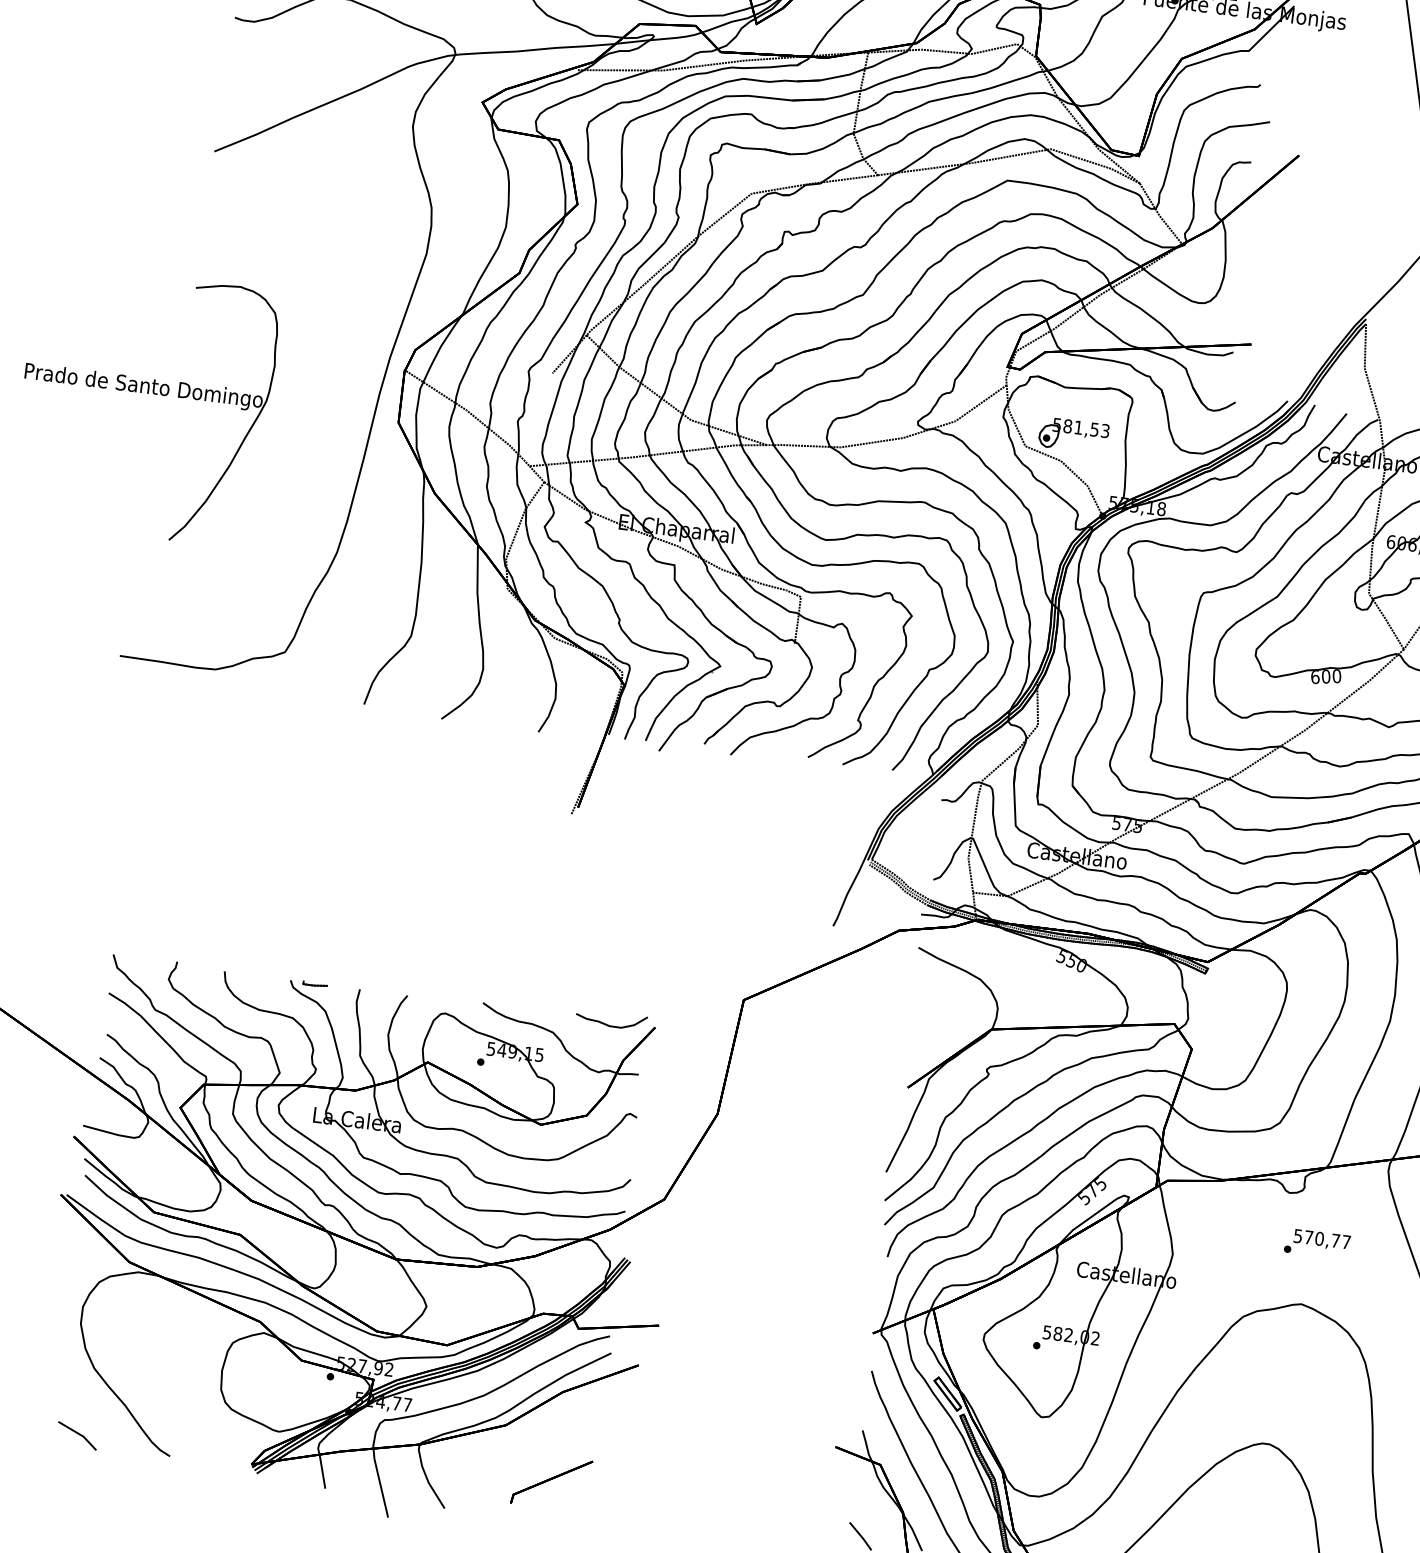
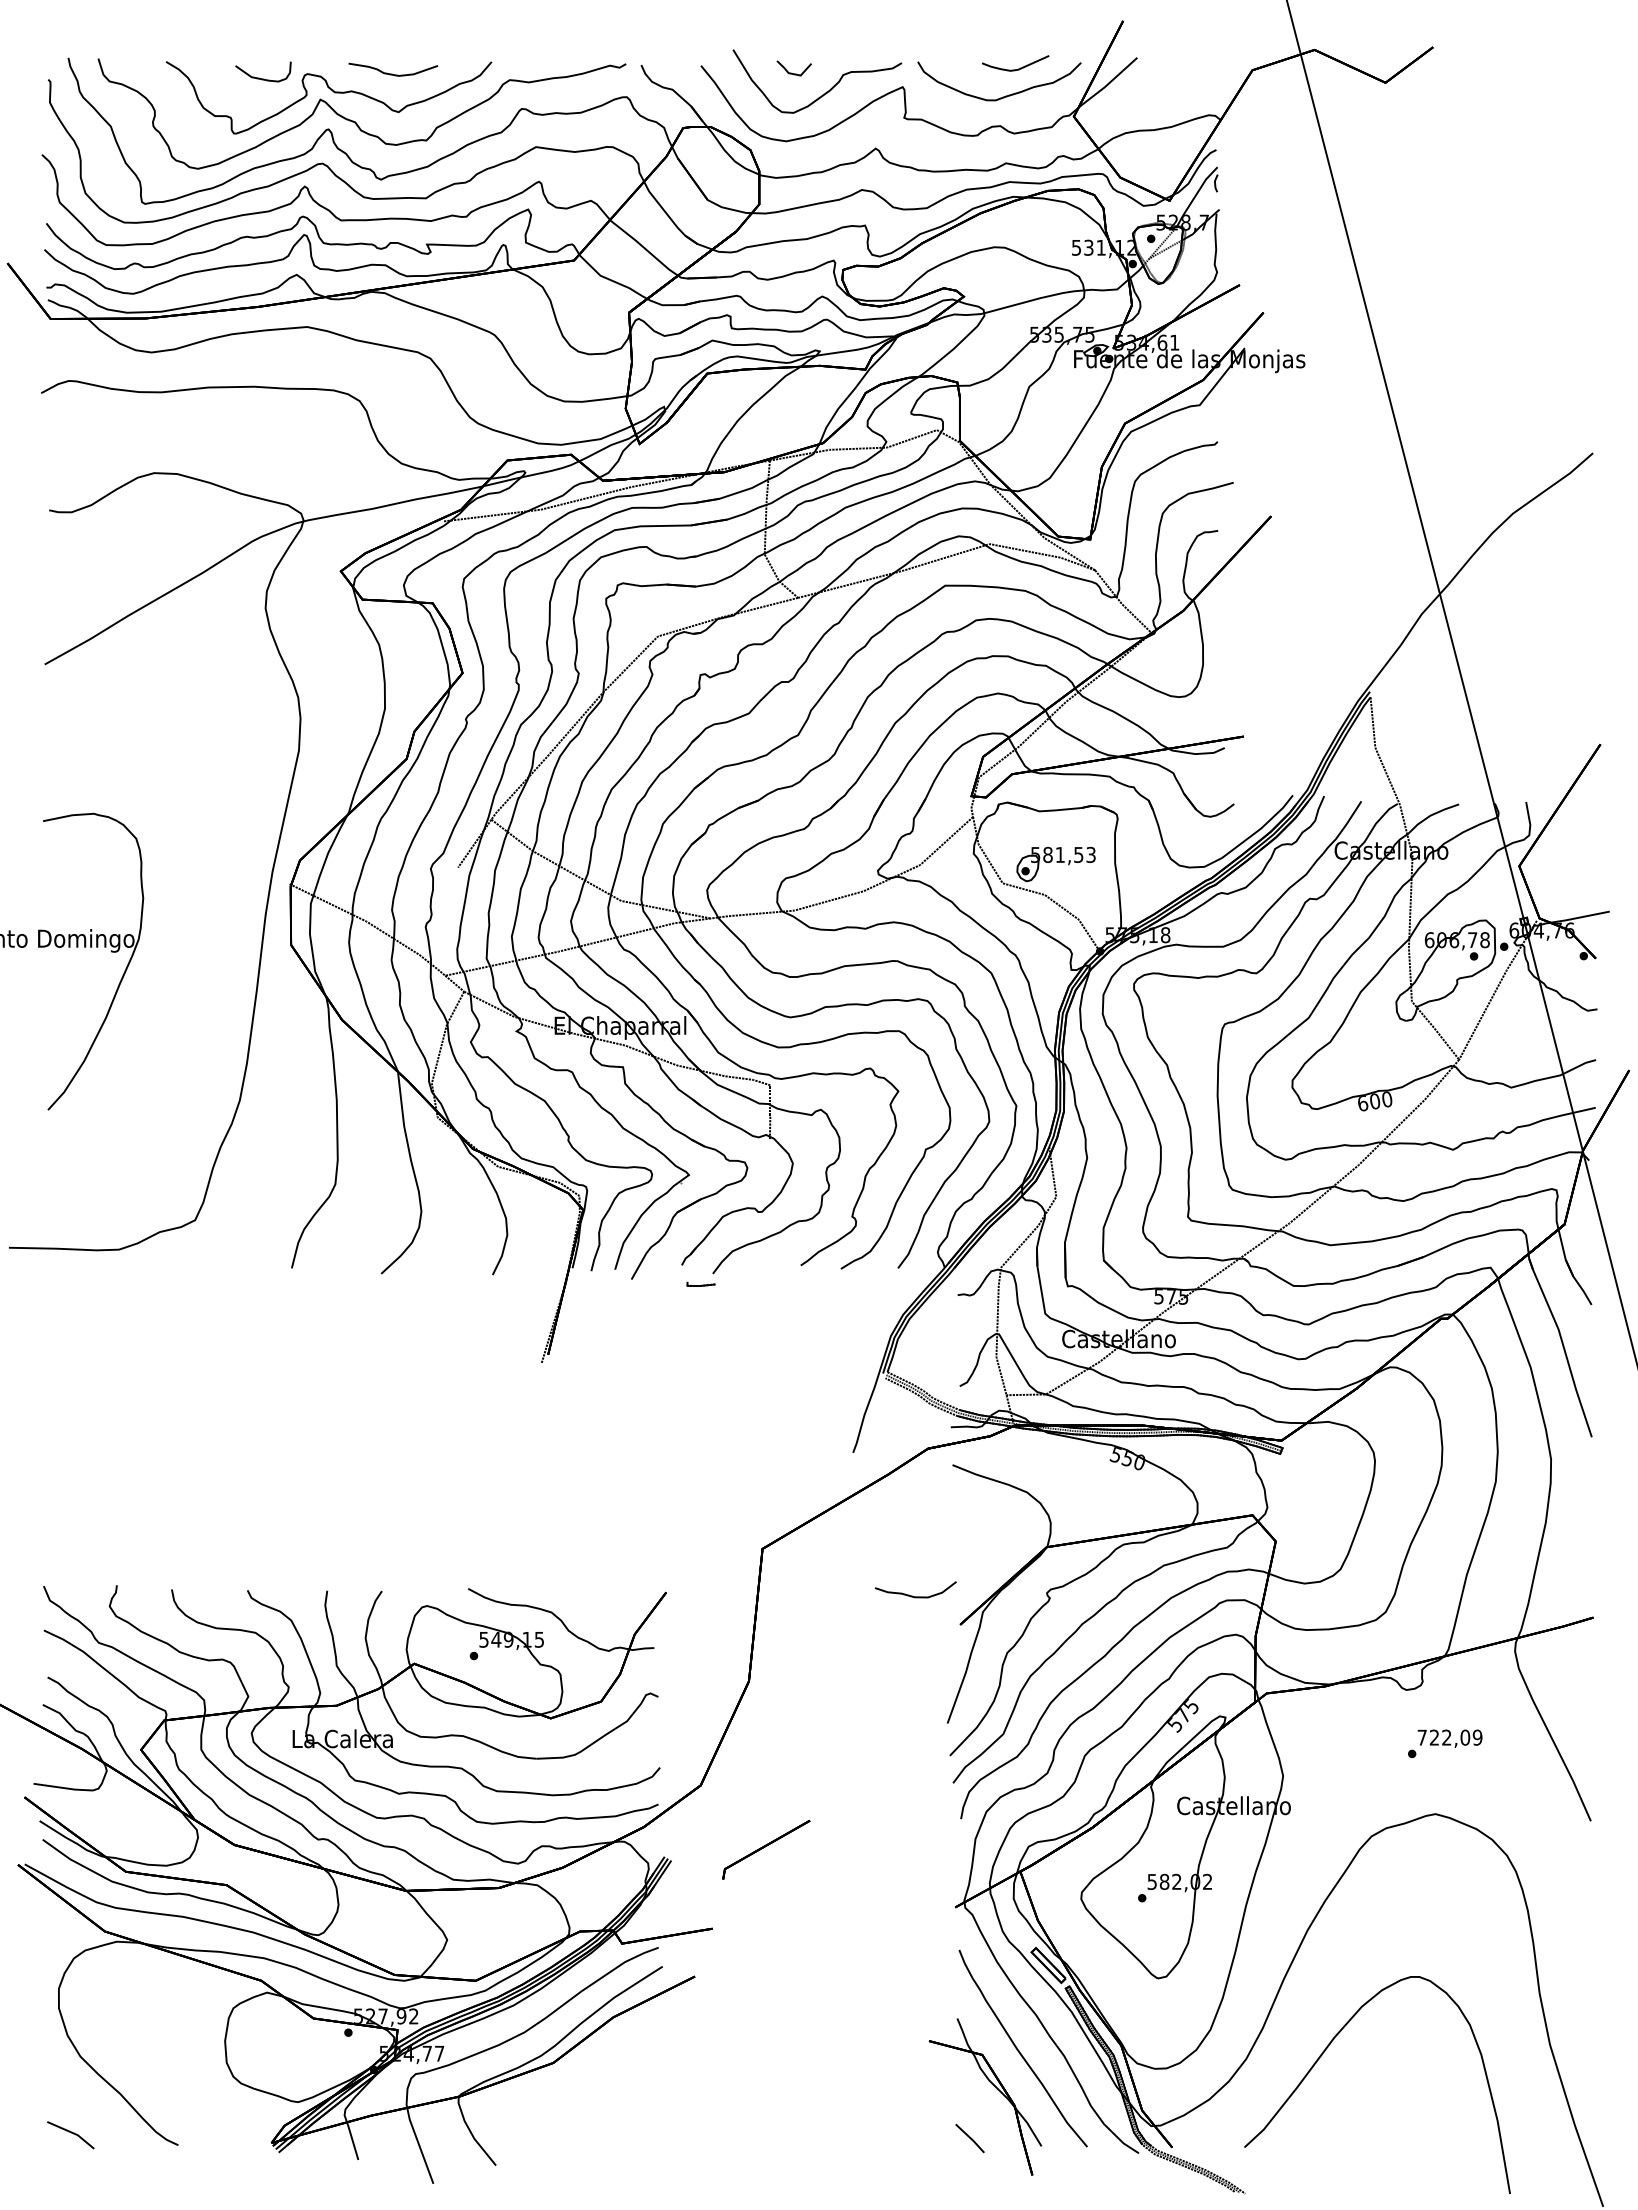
part: (314, 983) -> (700, 1283), moved
curve: (608, 1024) -> (912, 1595), moved
text: (1321, 1238) -> (1449, 1737), 570,77 -> 722,09
part: (551, 1481) -> (766, 1849), moved

